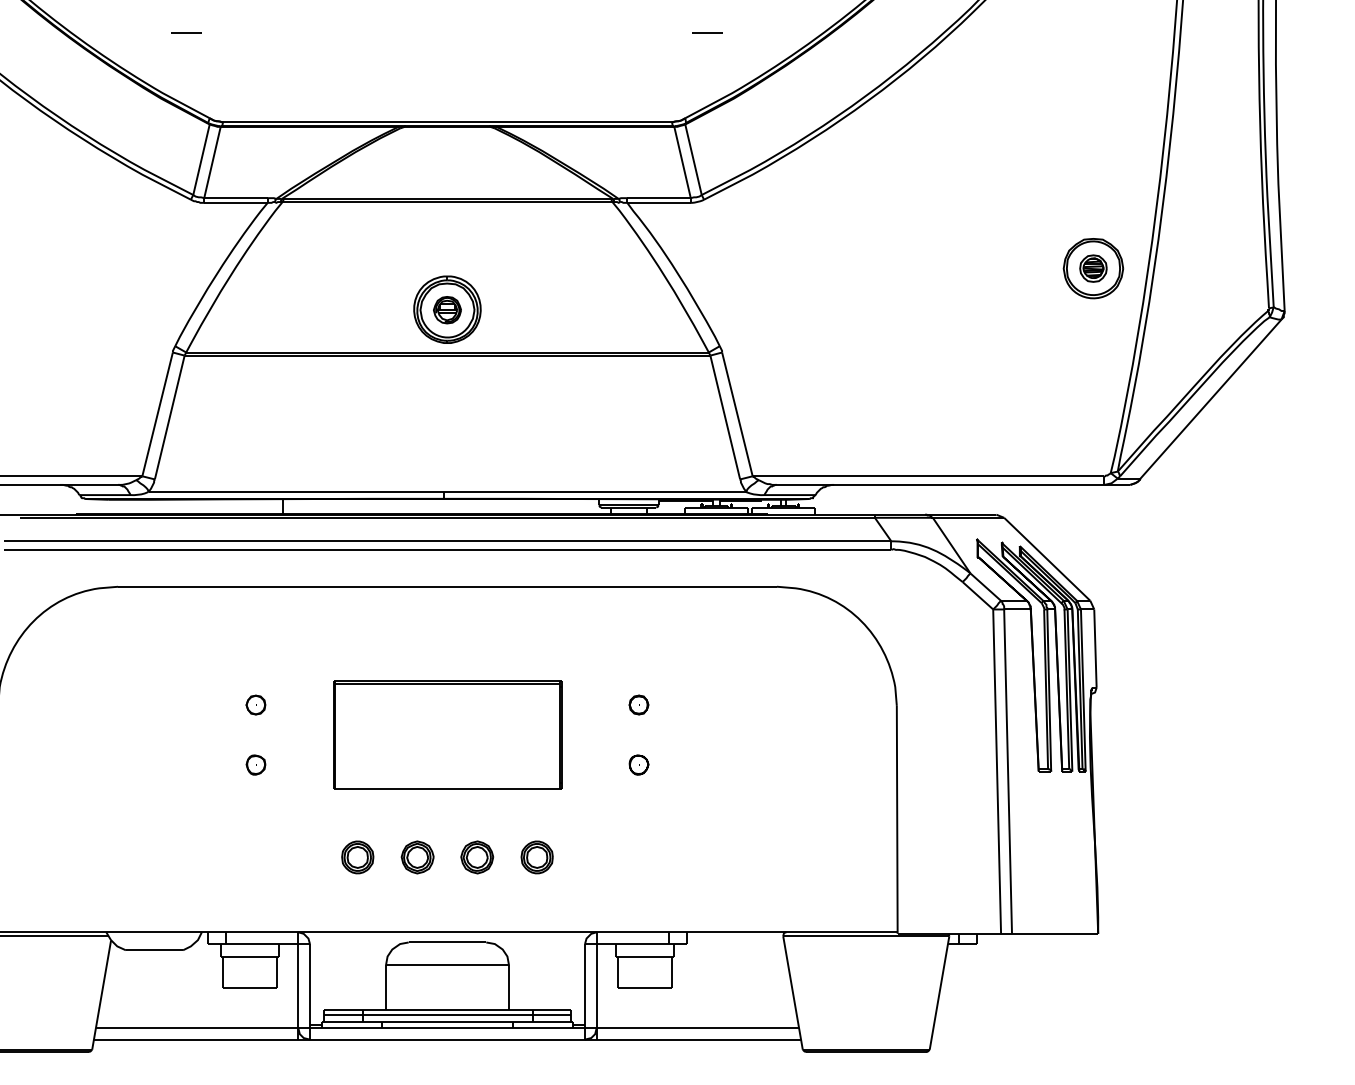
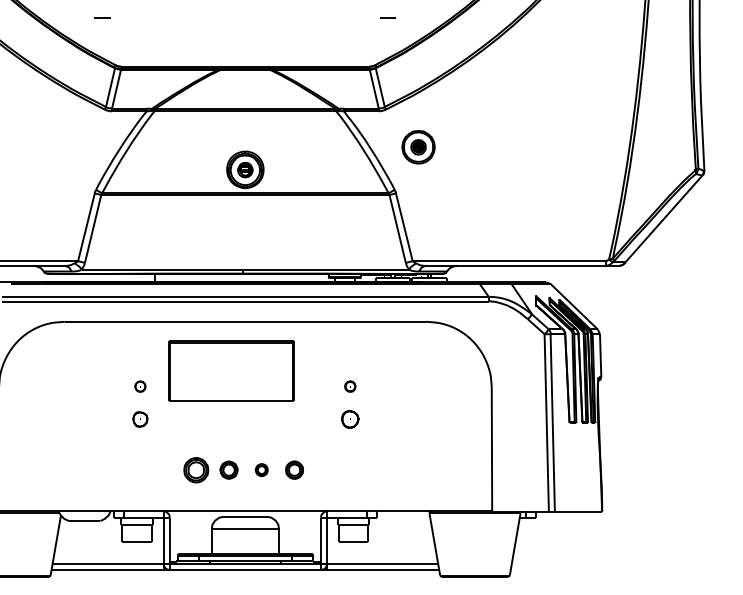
part: (1093, 268) -> (418, 147), moved
part: (447, 734) -> (231, 370), moved
part: (256, 765) -> (140, 419), size x1.4
part: (639, 765) -> (350, 419), size x1.6
part: (356, 856) -> (195, 469), size x1.4
part: (476, 856) -> (261, 469), size x0.7

